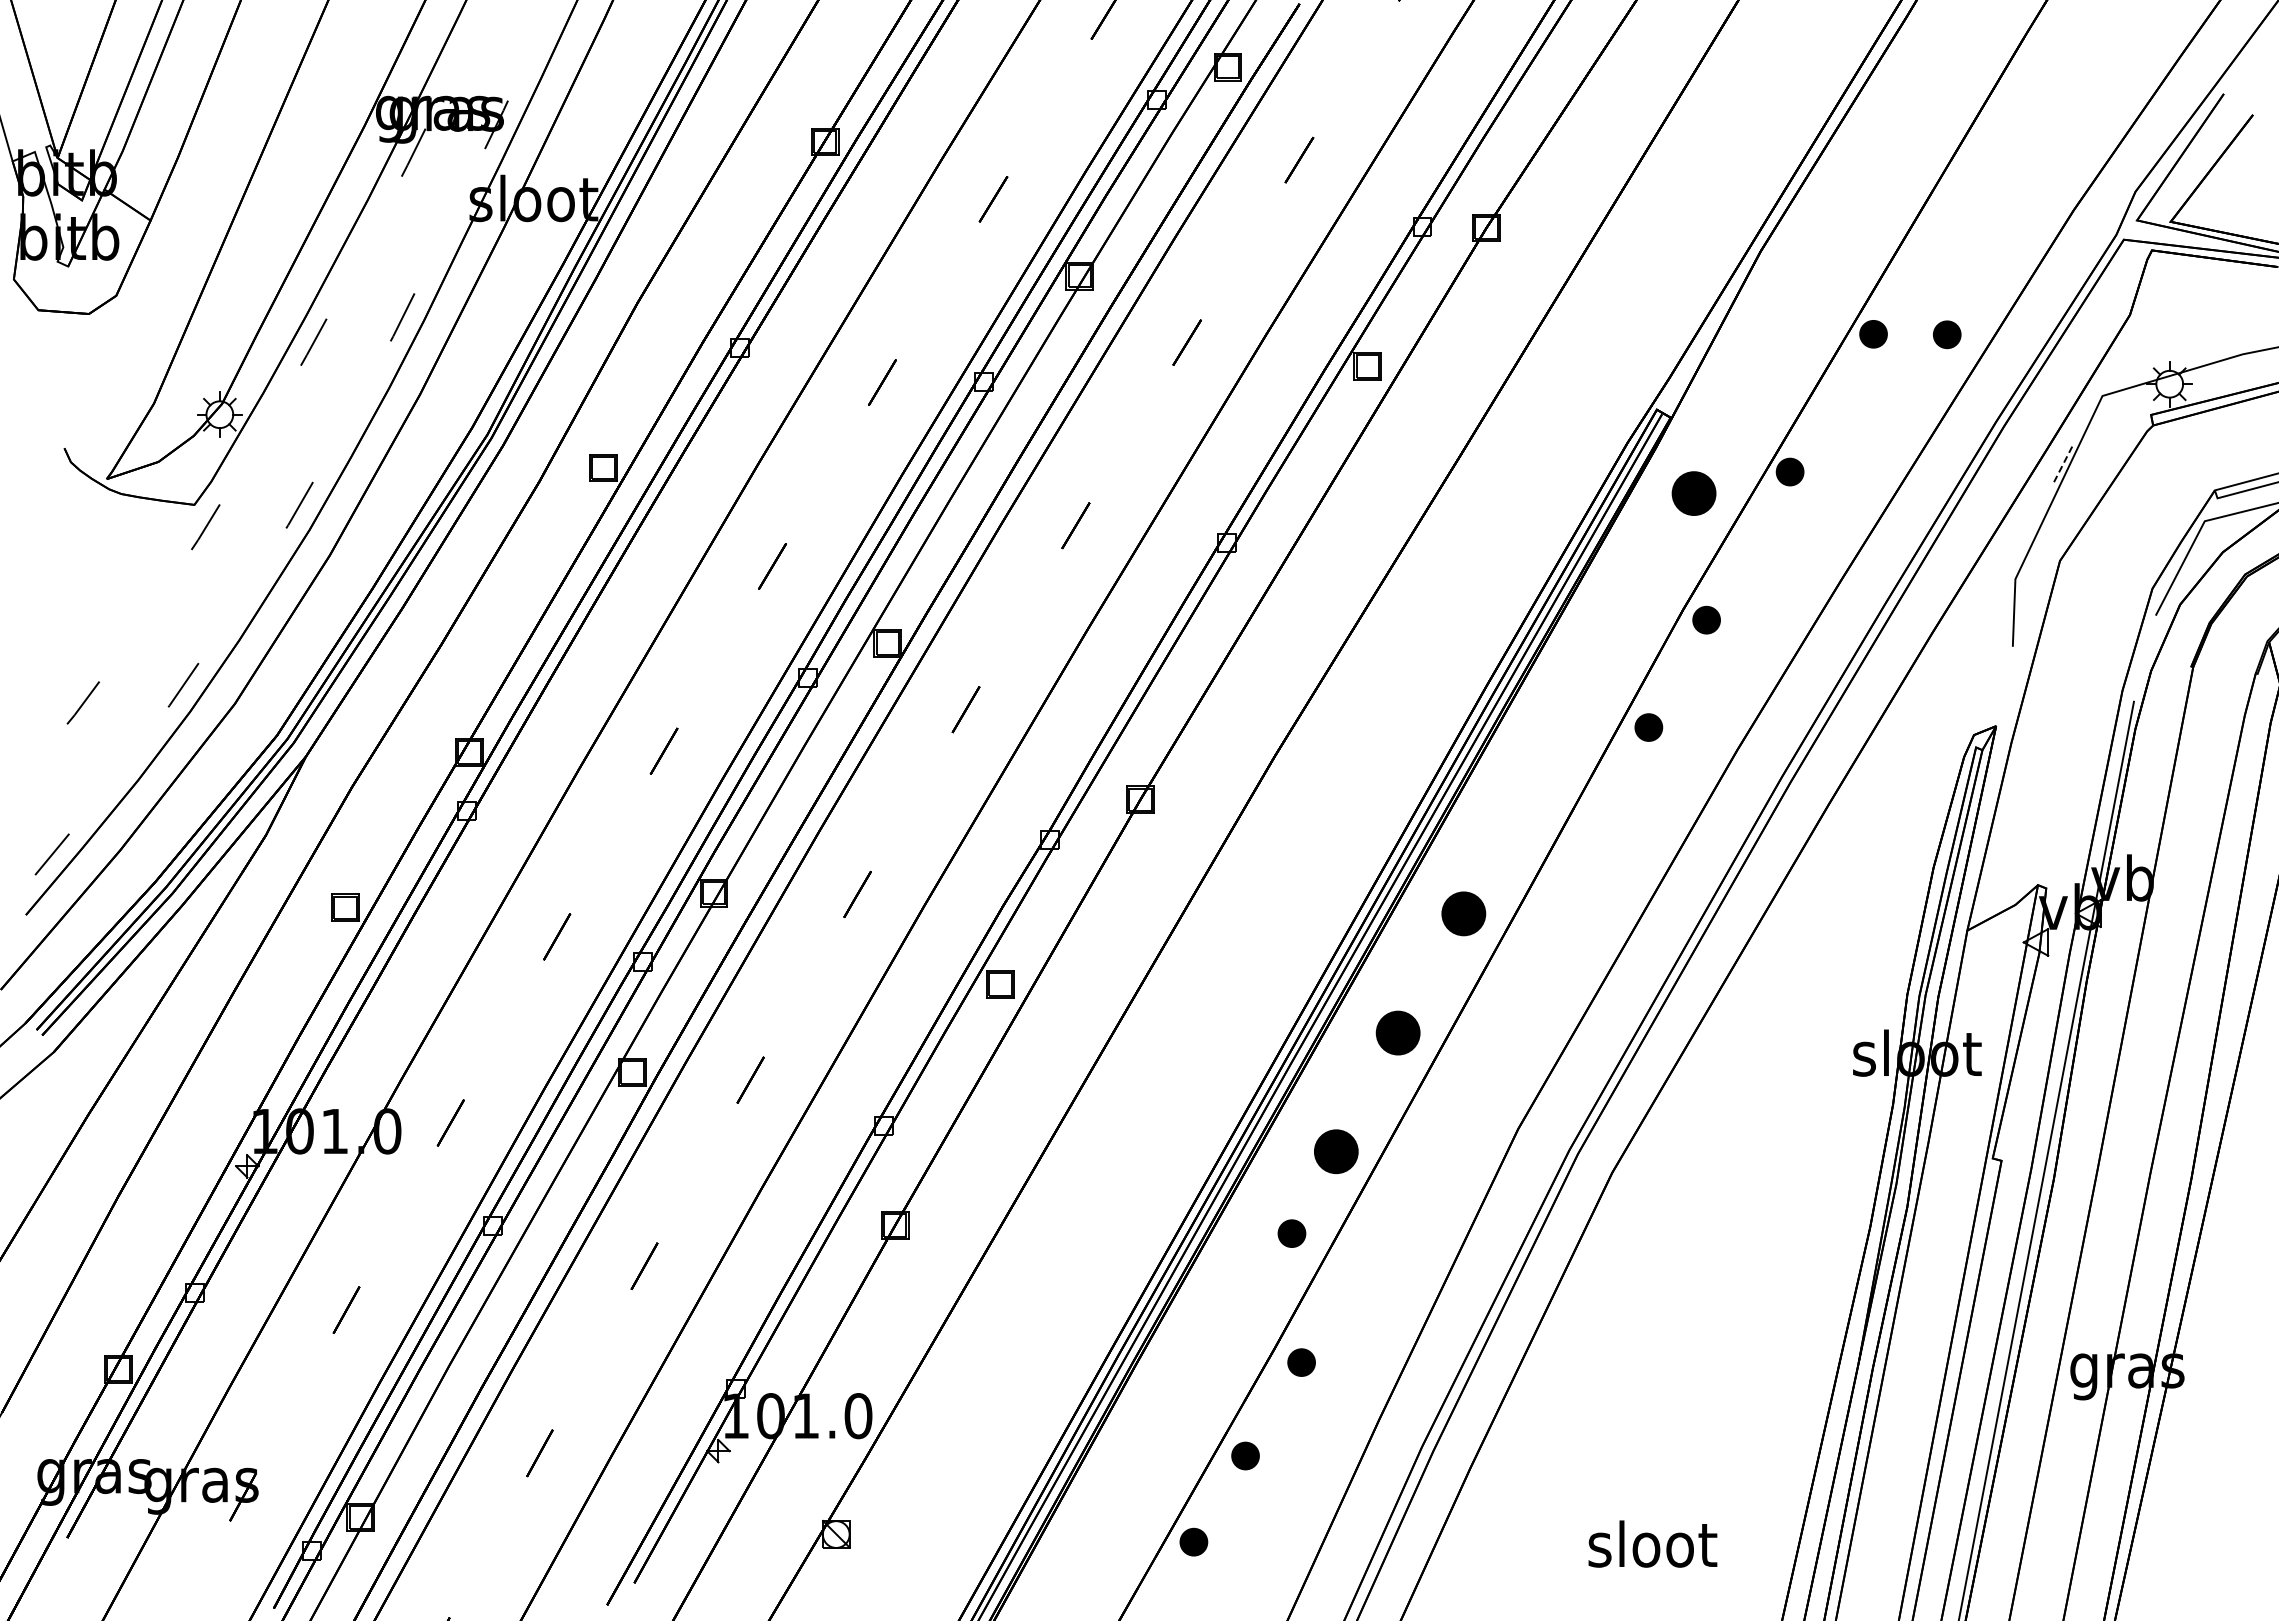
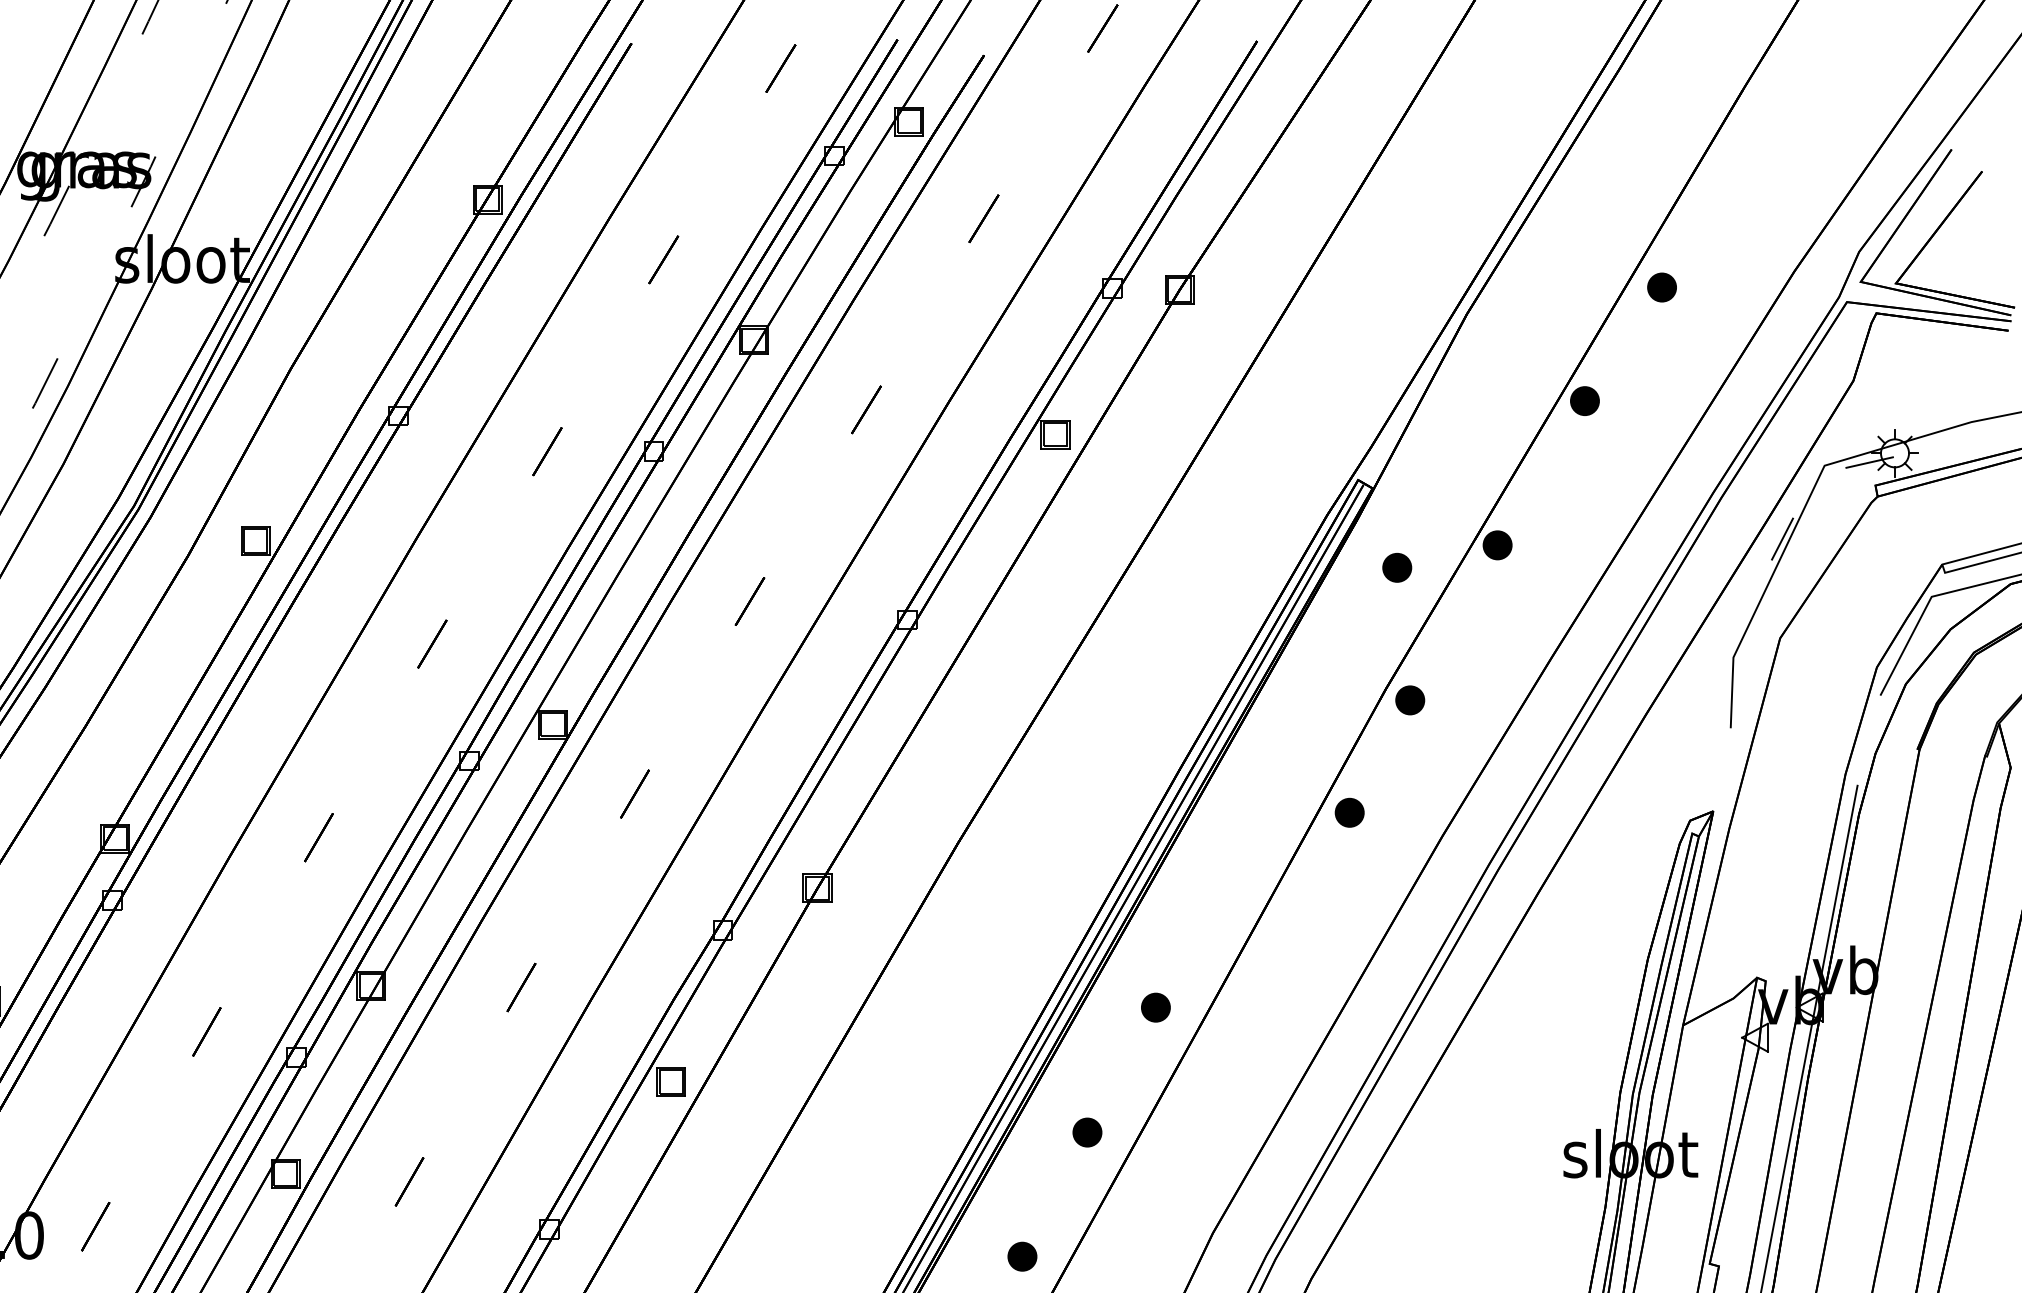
part: (1947, 334) -> (1662, 287), moved
line: (2145, 392) -> (1869, 462), added
line: (2062, 466) -> (1782, 539), dashed -> solid
part: (1694, 493) -> (1397, 567), size x0.62
part: (1463, 913) -> (1155, 1007), size x0.62
part: (1398, 1032) -> (1087, 1132), size x0.62
part: (1335, 1151) -> (1021, 1256), size x0.62

